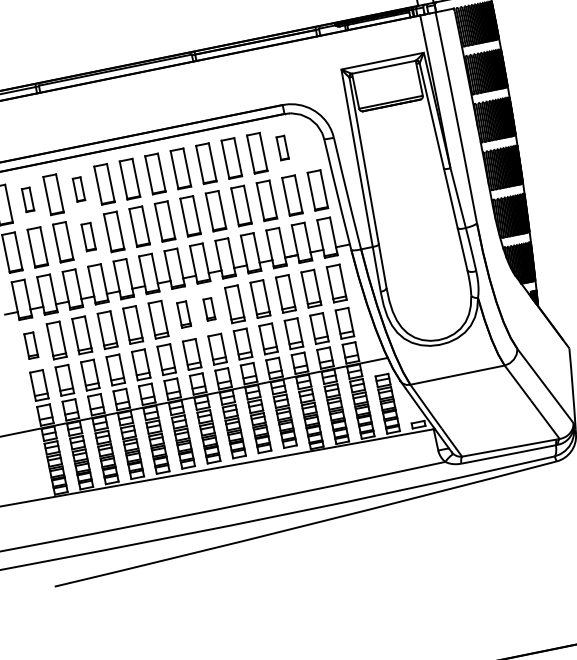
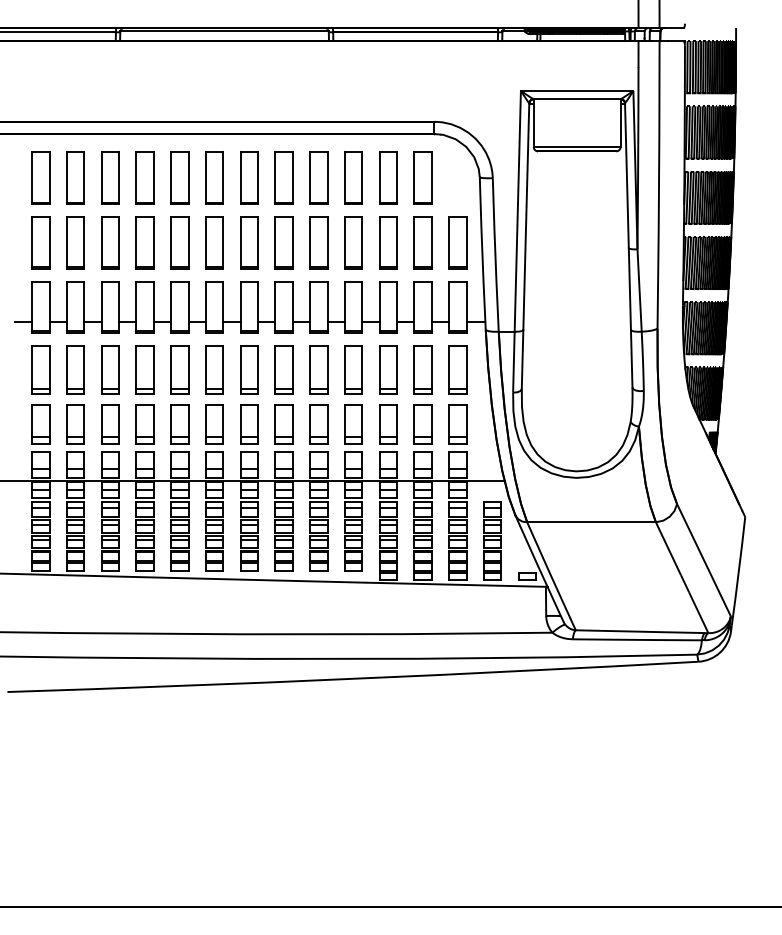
part: (282, 147) -> (422, 177), size x1.67
part: (78, 189) -> (144, 177), size x1.67
part: (27, 199) -> (75, 177), size x1.67
part: (88, 236) -> (144, 242), size x1.43
part: (208, 309) -> (283, 369), size x1.67
part: (184, 314) -> (249, 369), size x1.43
part: (30, 345) -> (40, 369), size x1.43

